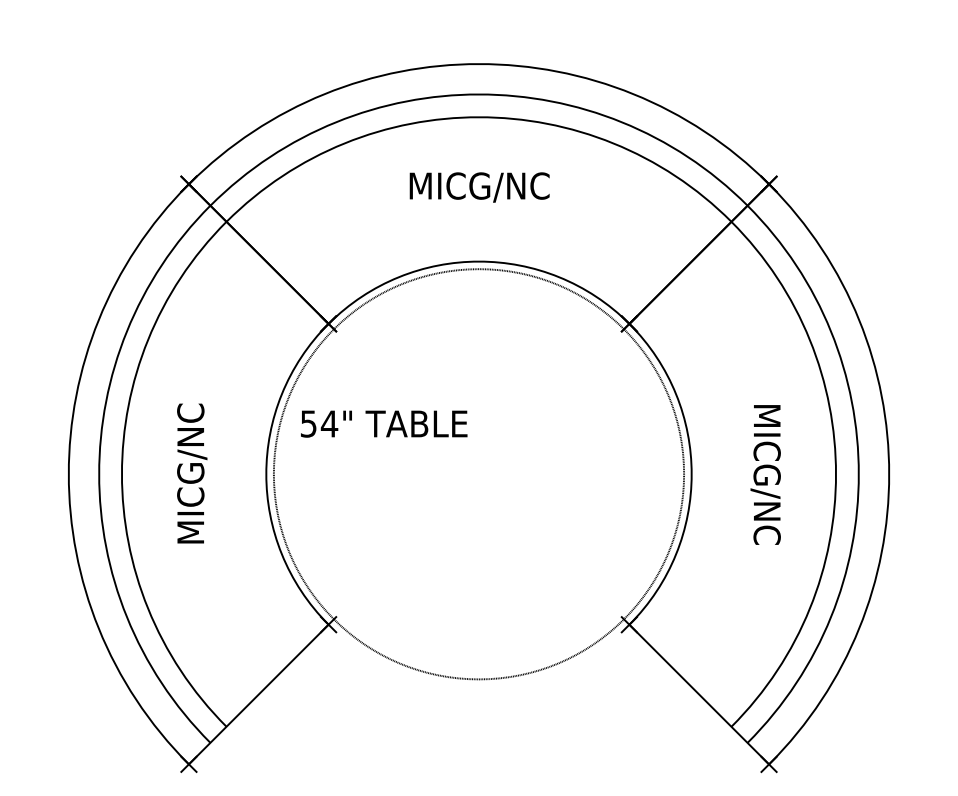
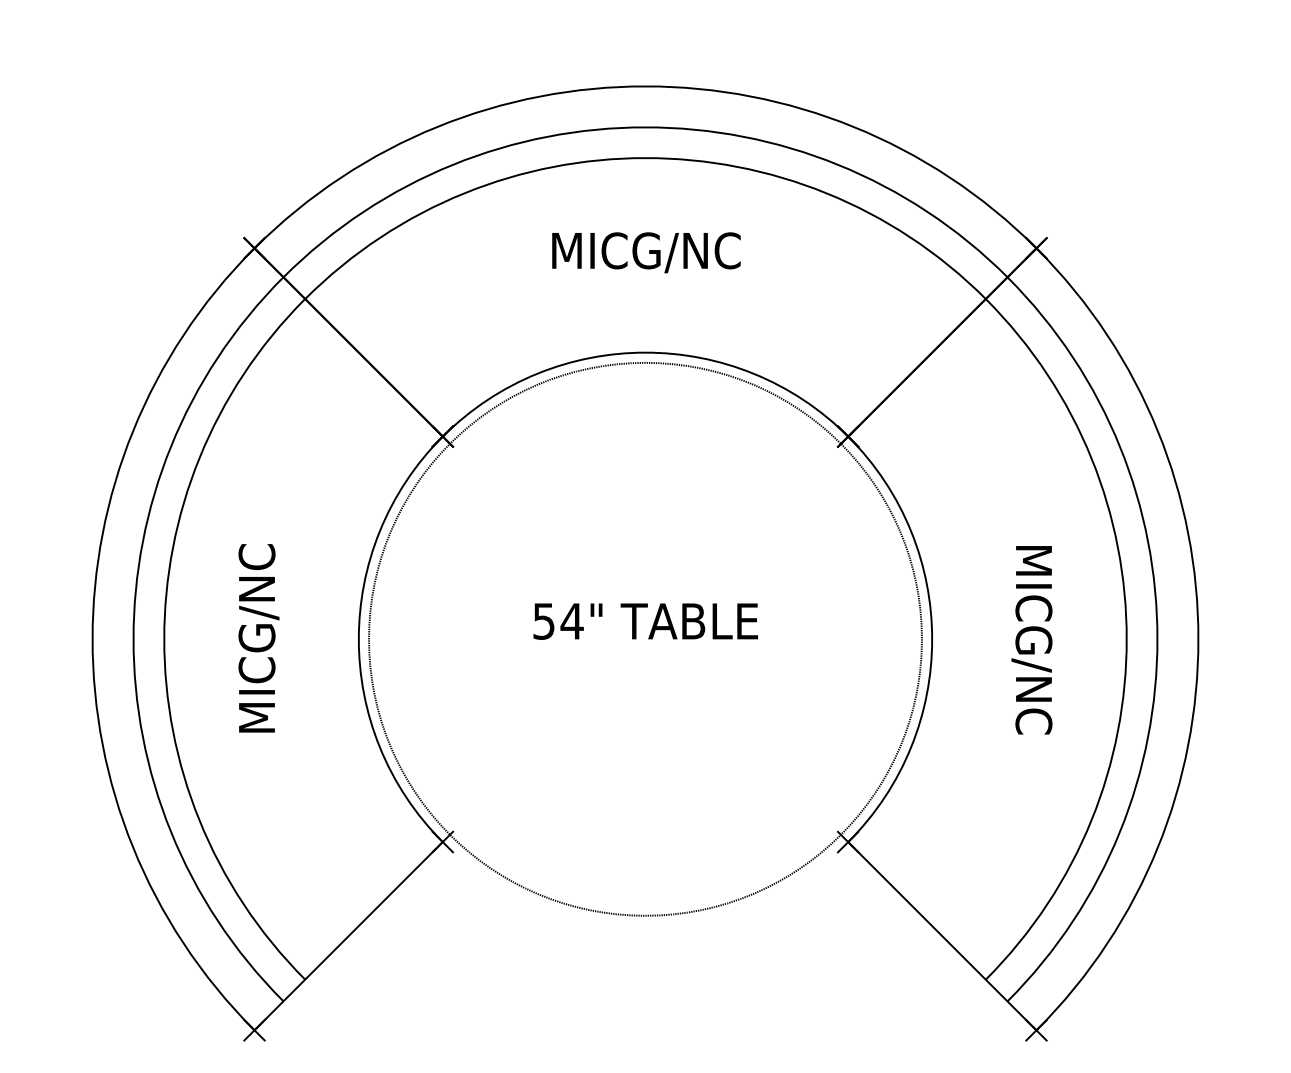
text: (384, 423) -> (646, 620), moved

